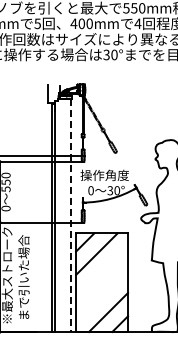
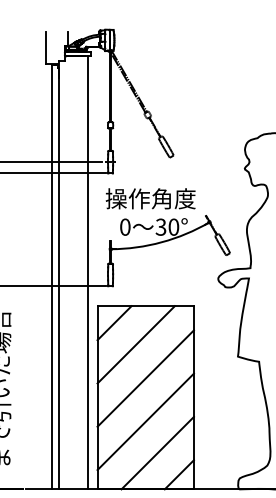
line: (70, 215) -> (87, 273), dashed -> solid
line: (102, 272) -> (146, 378), added
line: (102, 295) -> (146, 421), added

